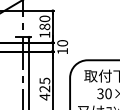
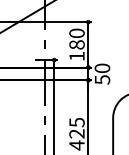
text: (62, 51) -> (102, 80), 10 -> 50

